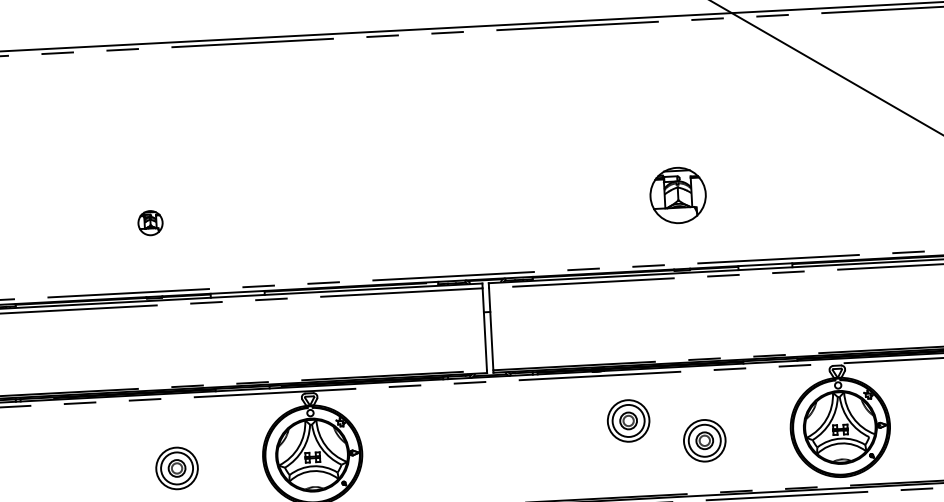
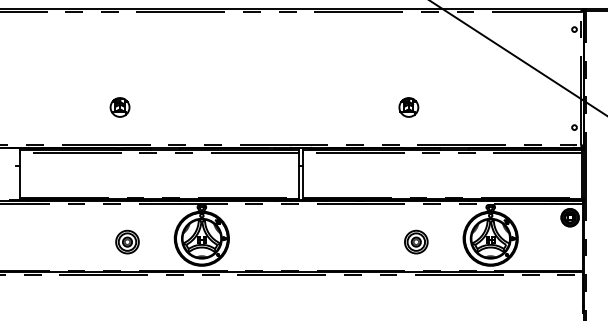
part: (677, 195) -> (408, 107), size x0.62
part: (149, 223) -> (119, 107), size x1.43
part: (628, 419) -> (375, 228), removed

